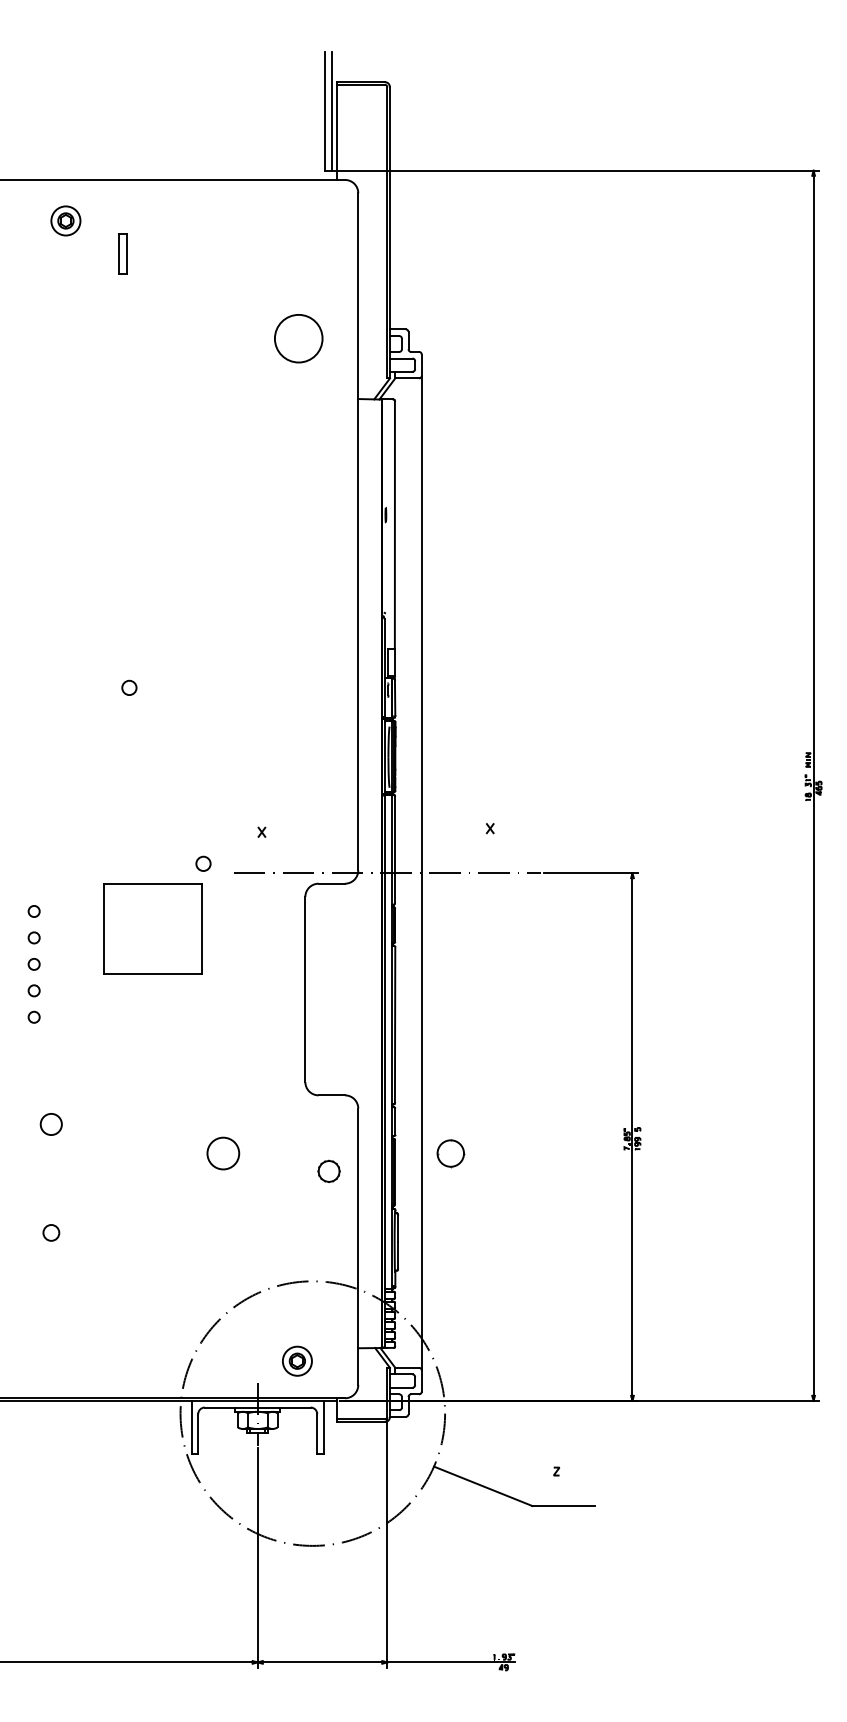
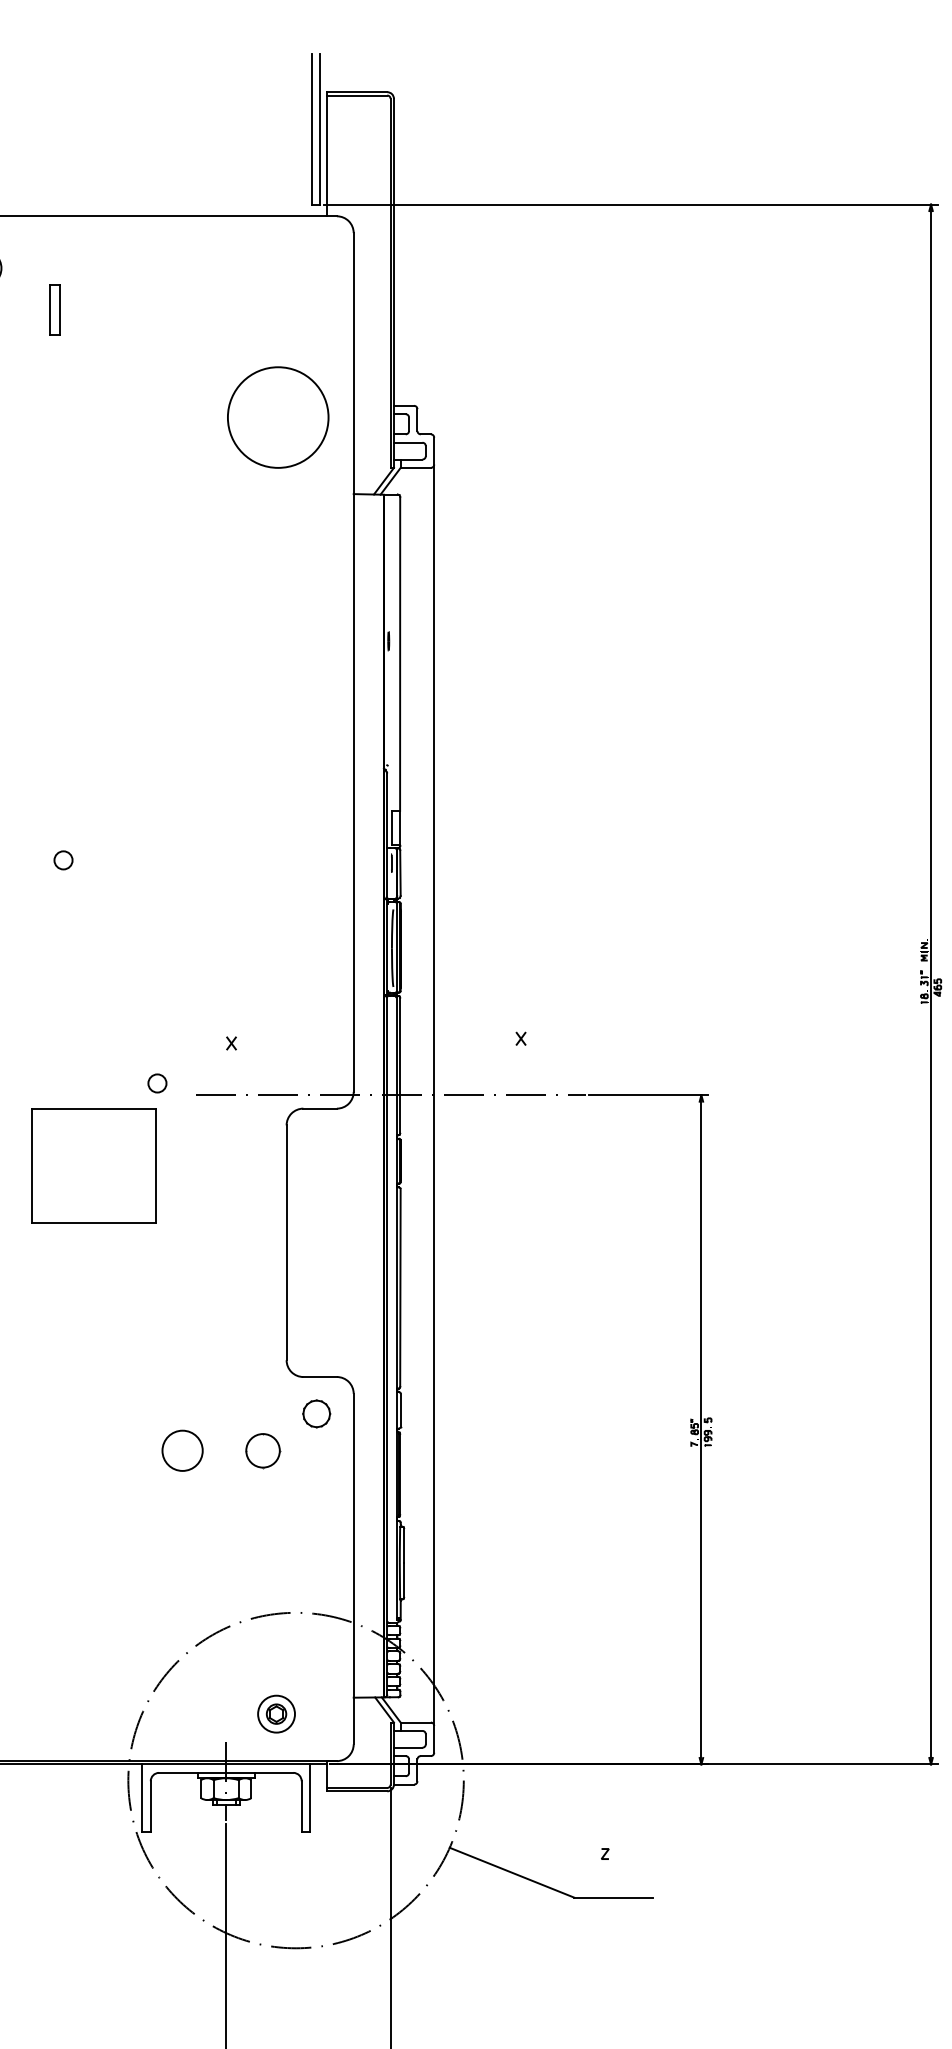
circle: (298, 338) -> (277, 417), size x1.67
part: (450, 1153) -> (262, 1450), moved
part: (328, 1170) -> (315, 1412), moved

